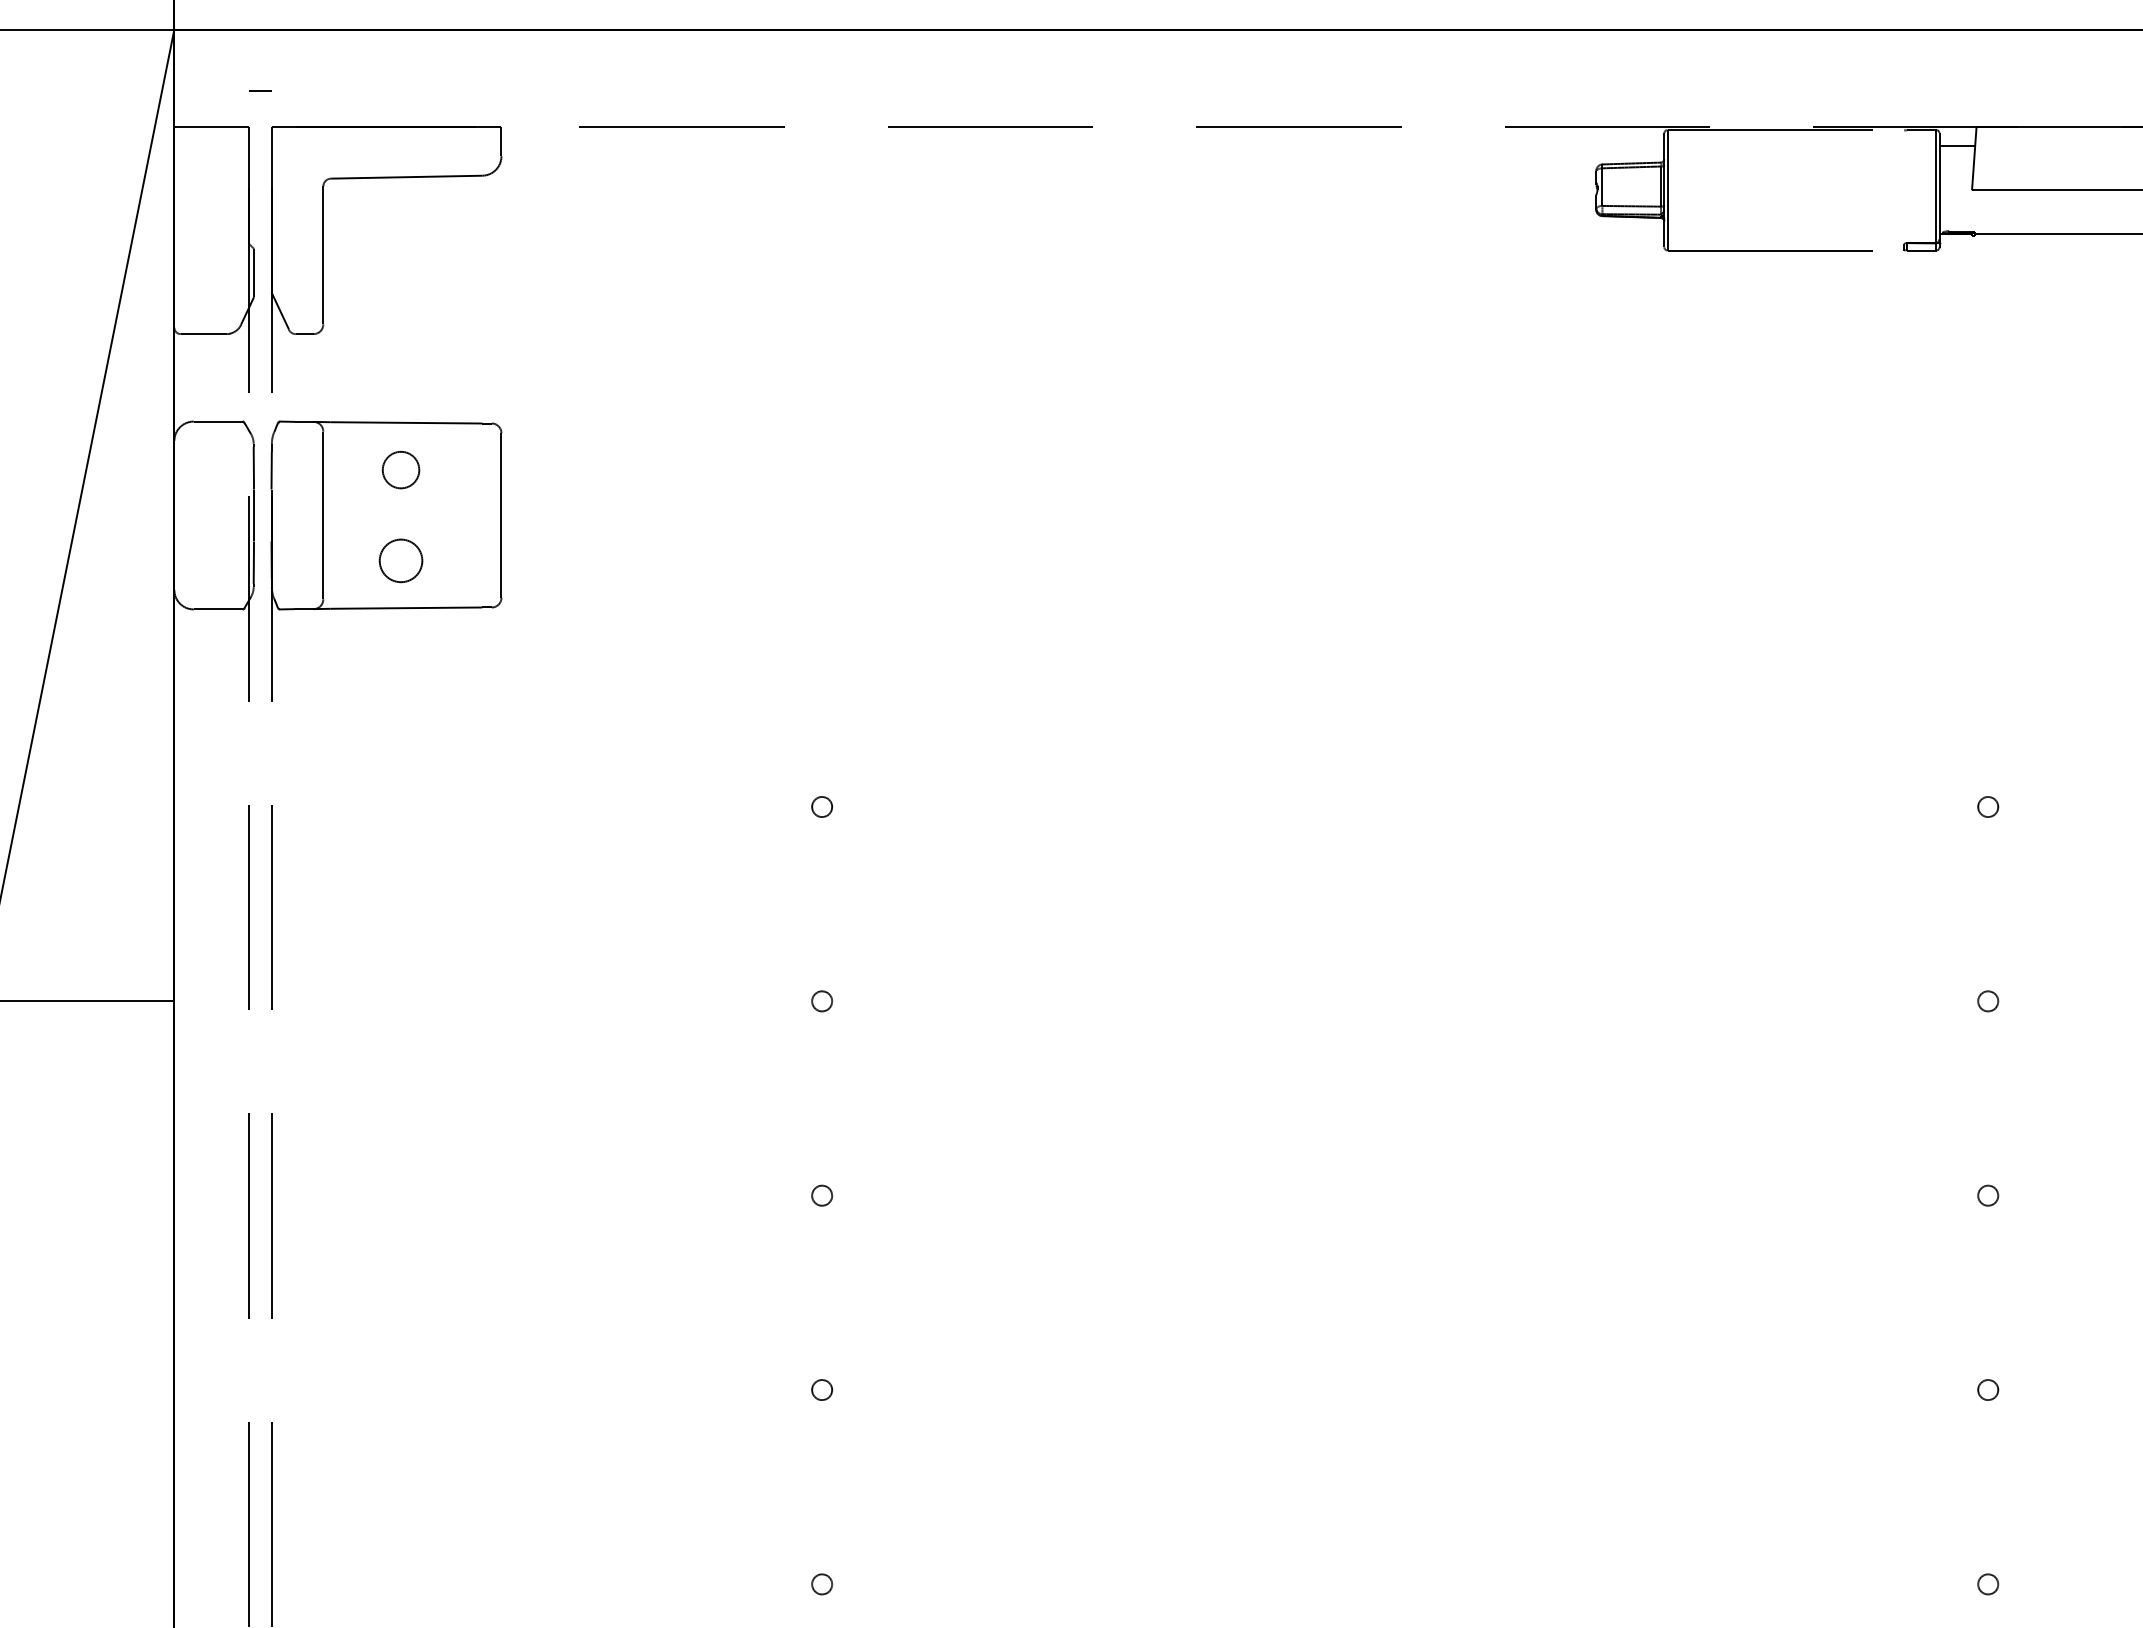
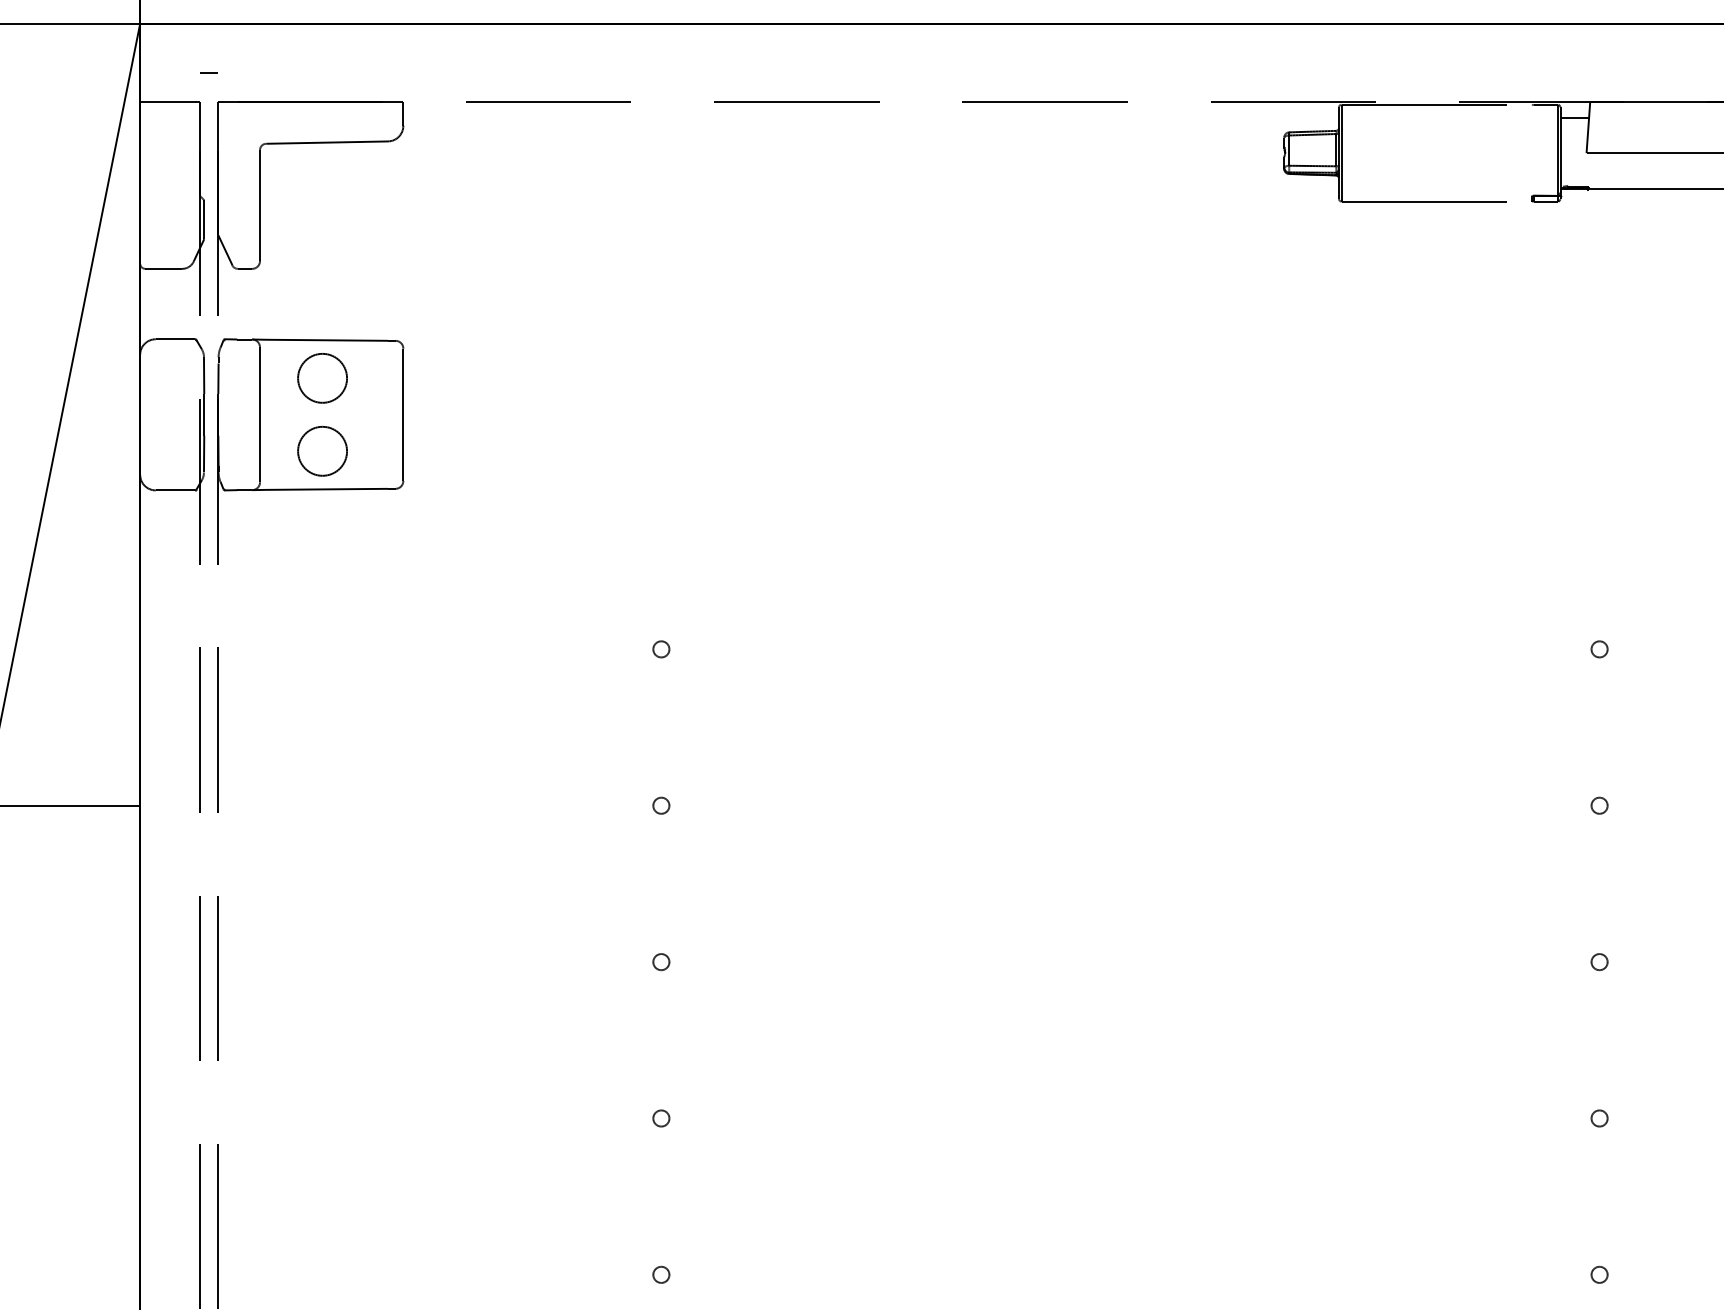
circle: (400, 469) -> (322, 377), size x1.67
circle: (400, 560) -> (322, 451), size x1.43

